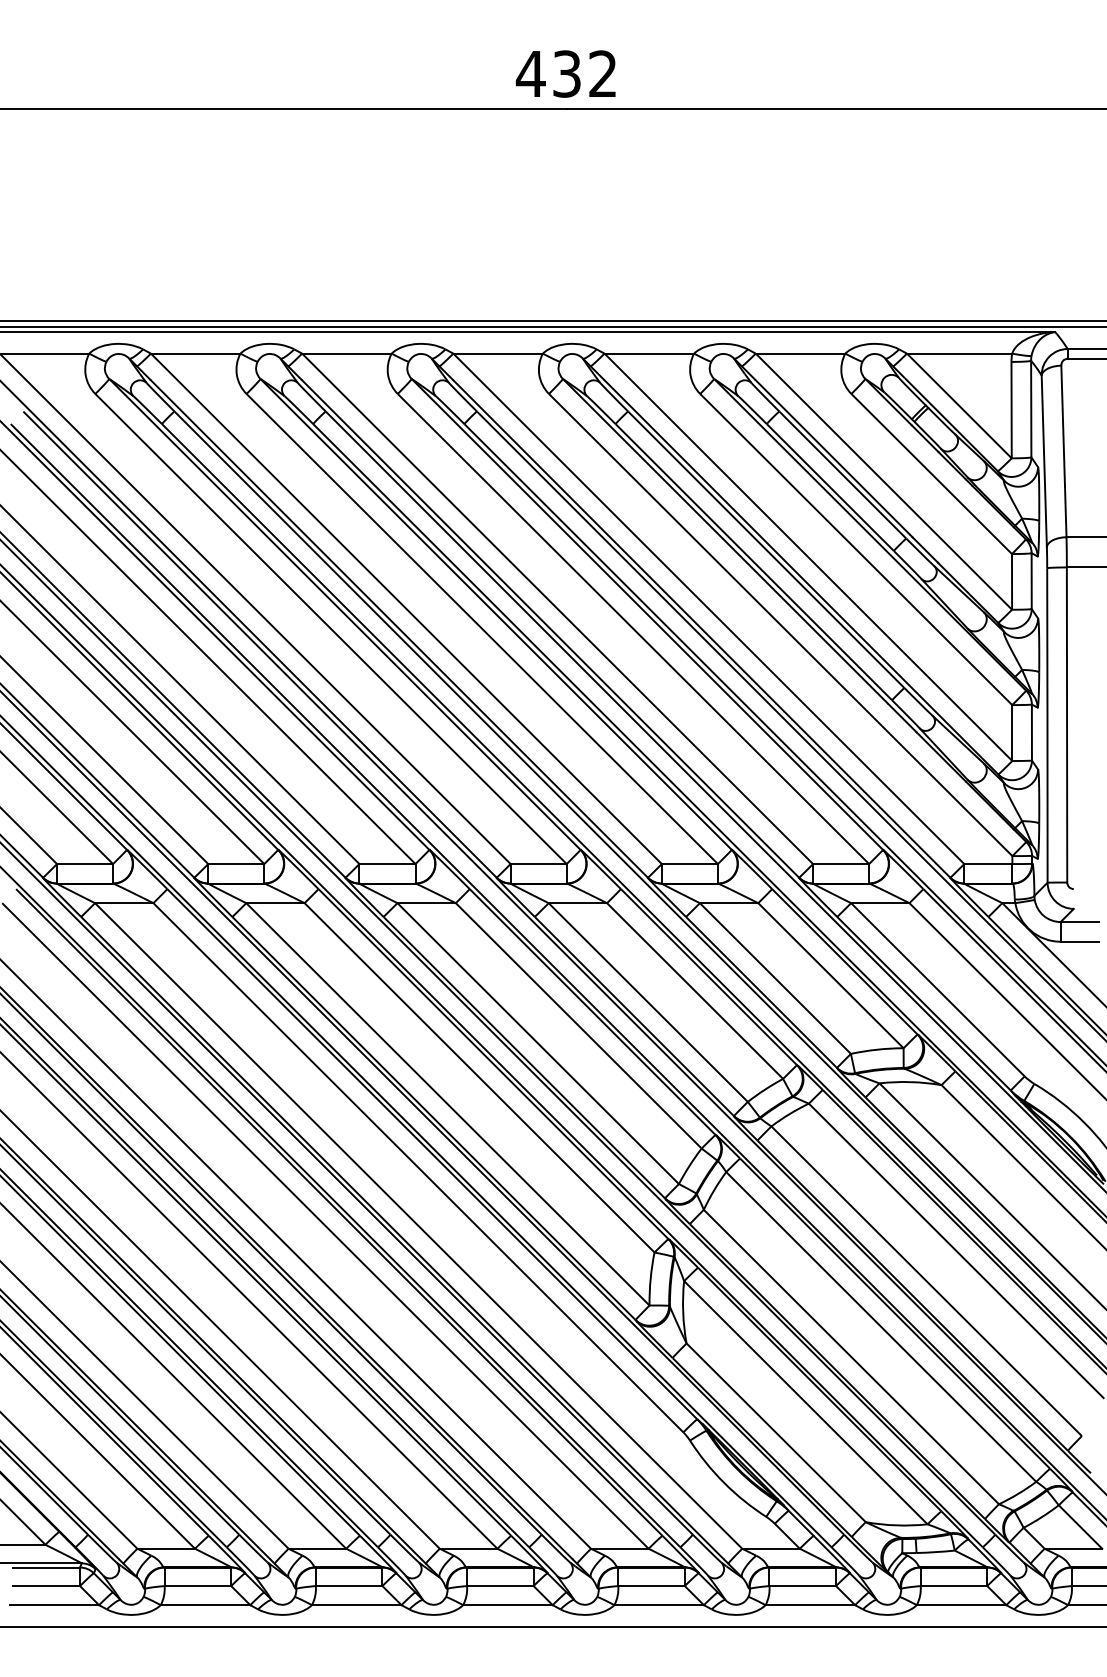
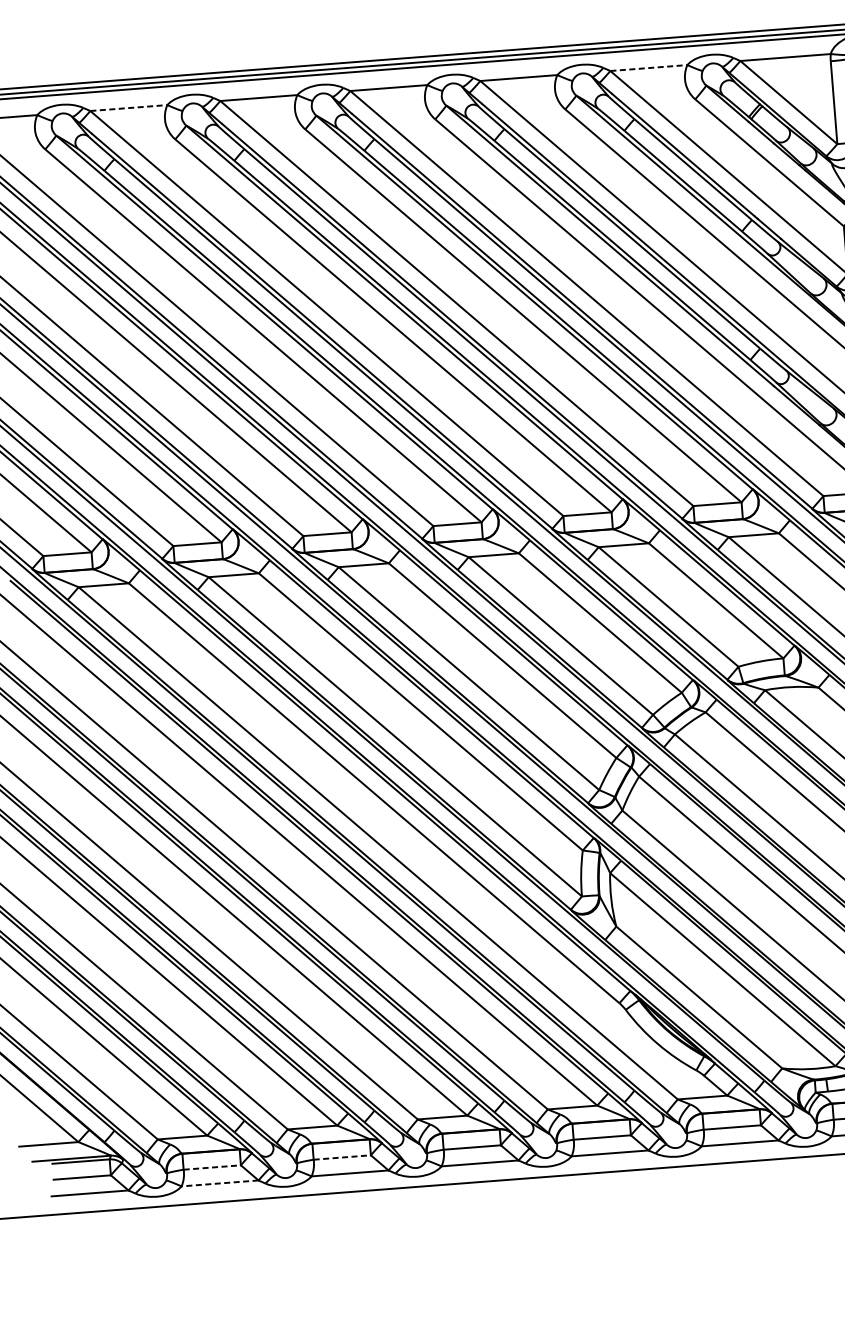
line: (195, 353) -> (128, 107), solid -> dashed
line: (800, 353) -> (648, 67), solid -> dashed
line: (198, 1586) -> (212, 1167), solid -> dashed
line: (349, 1586) -> (342, 1157), solid -> dashed
line: (205, 1605) -> (220, 1183), solid -> dashed

